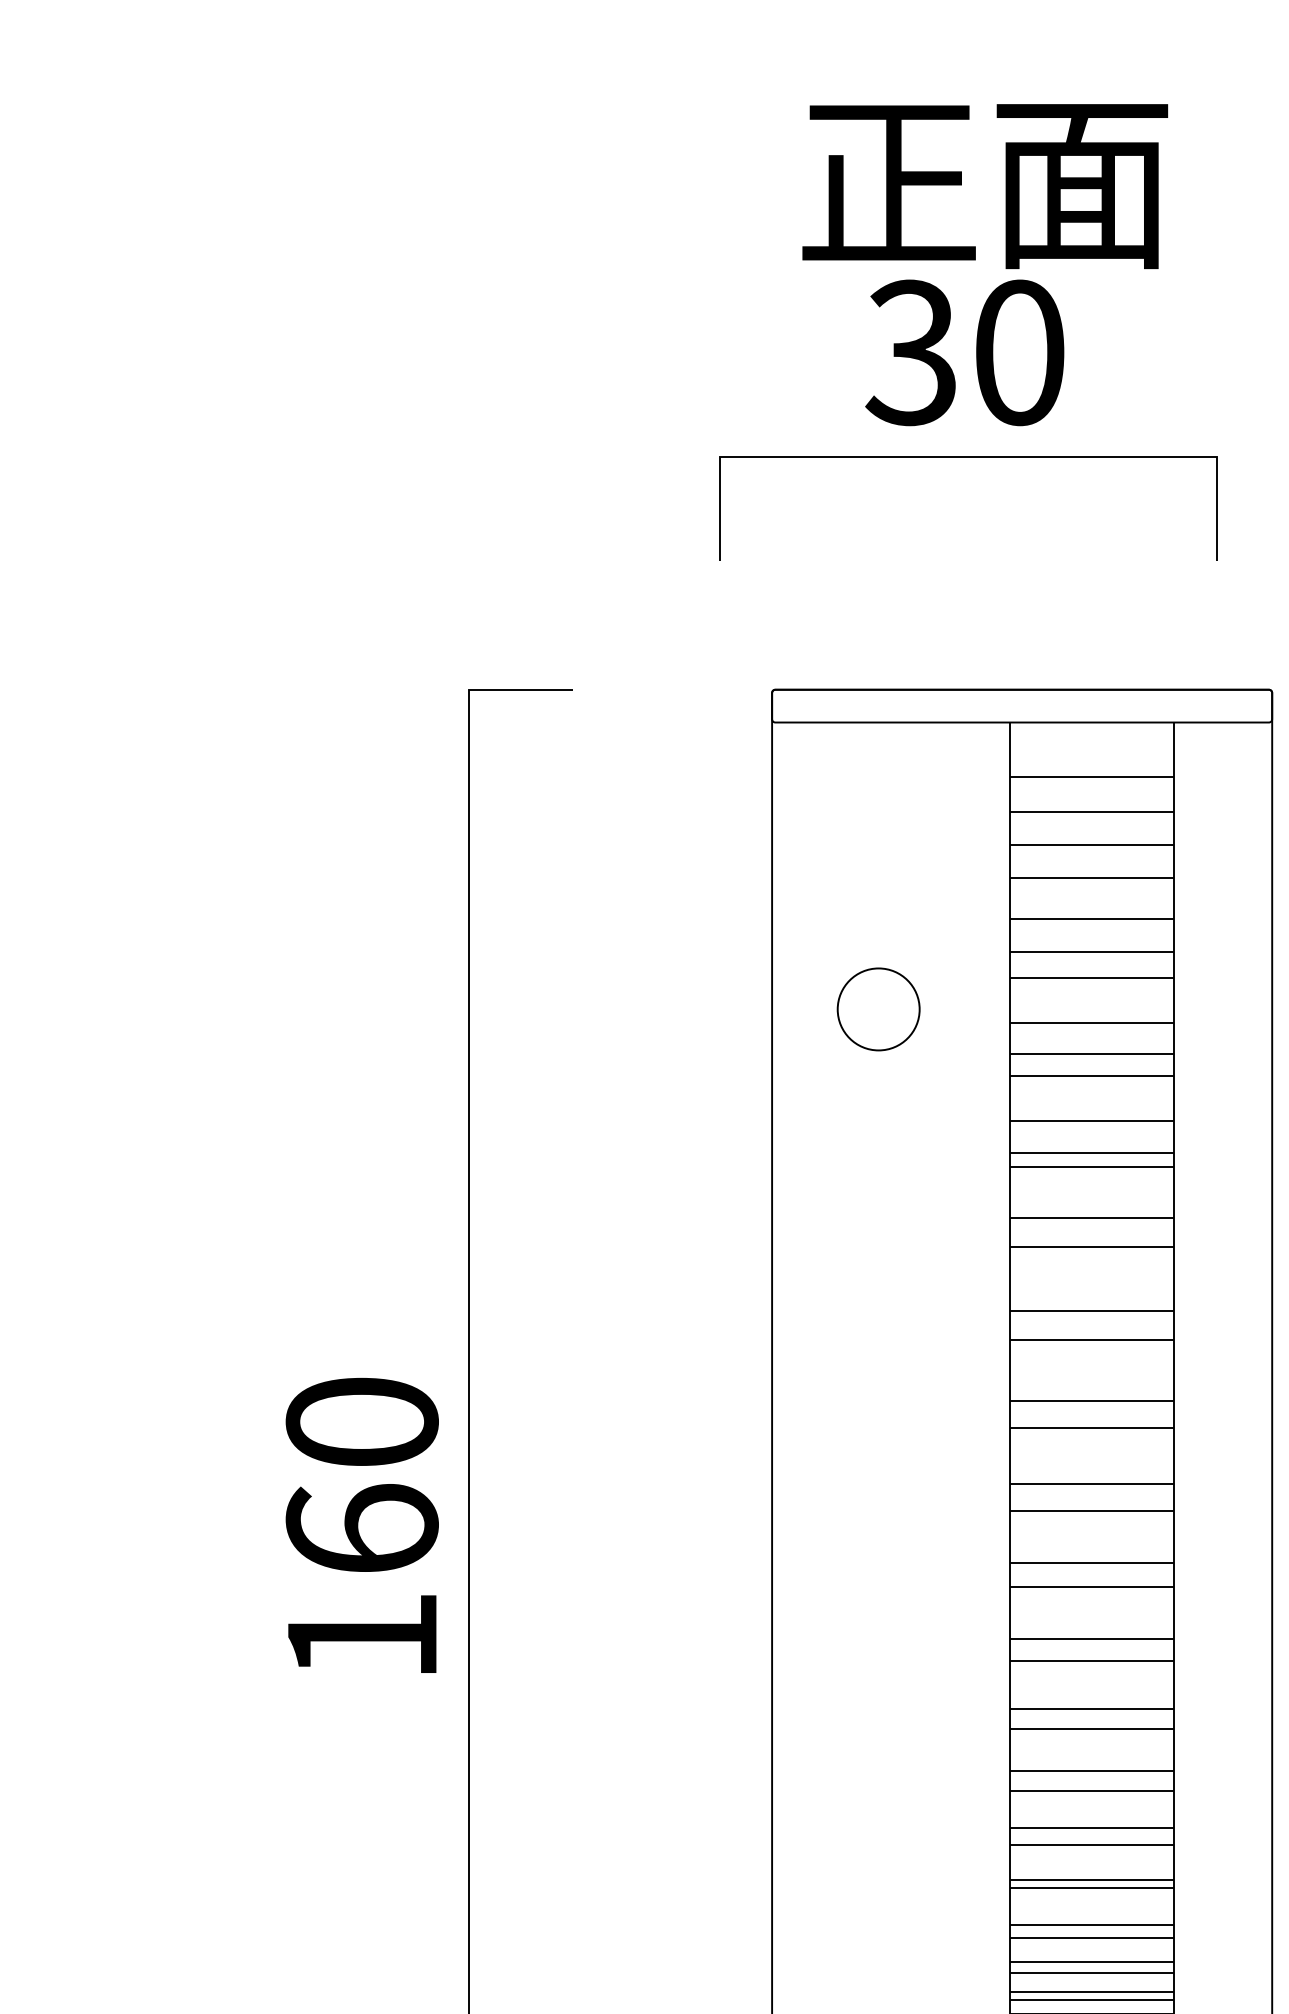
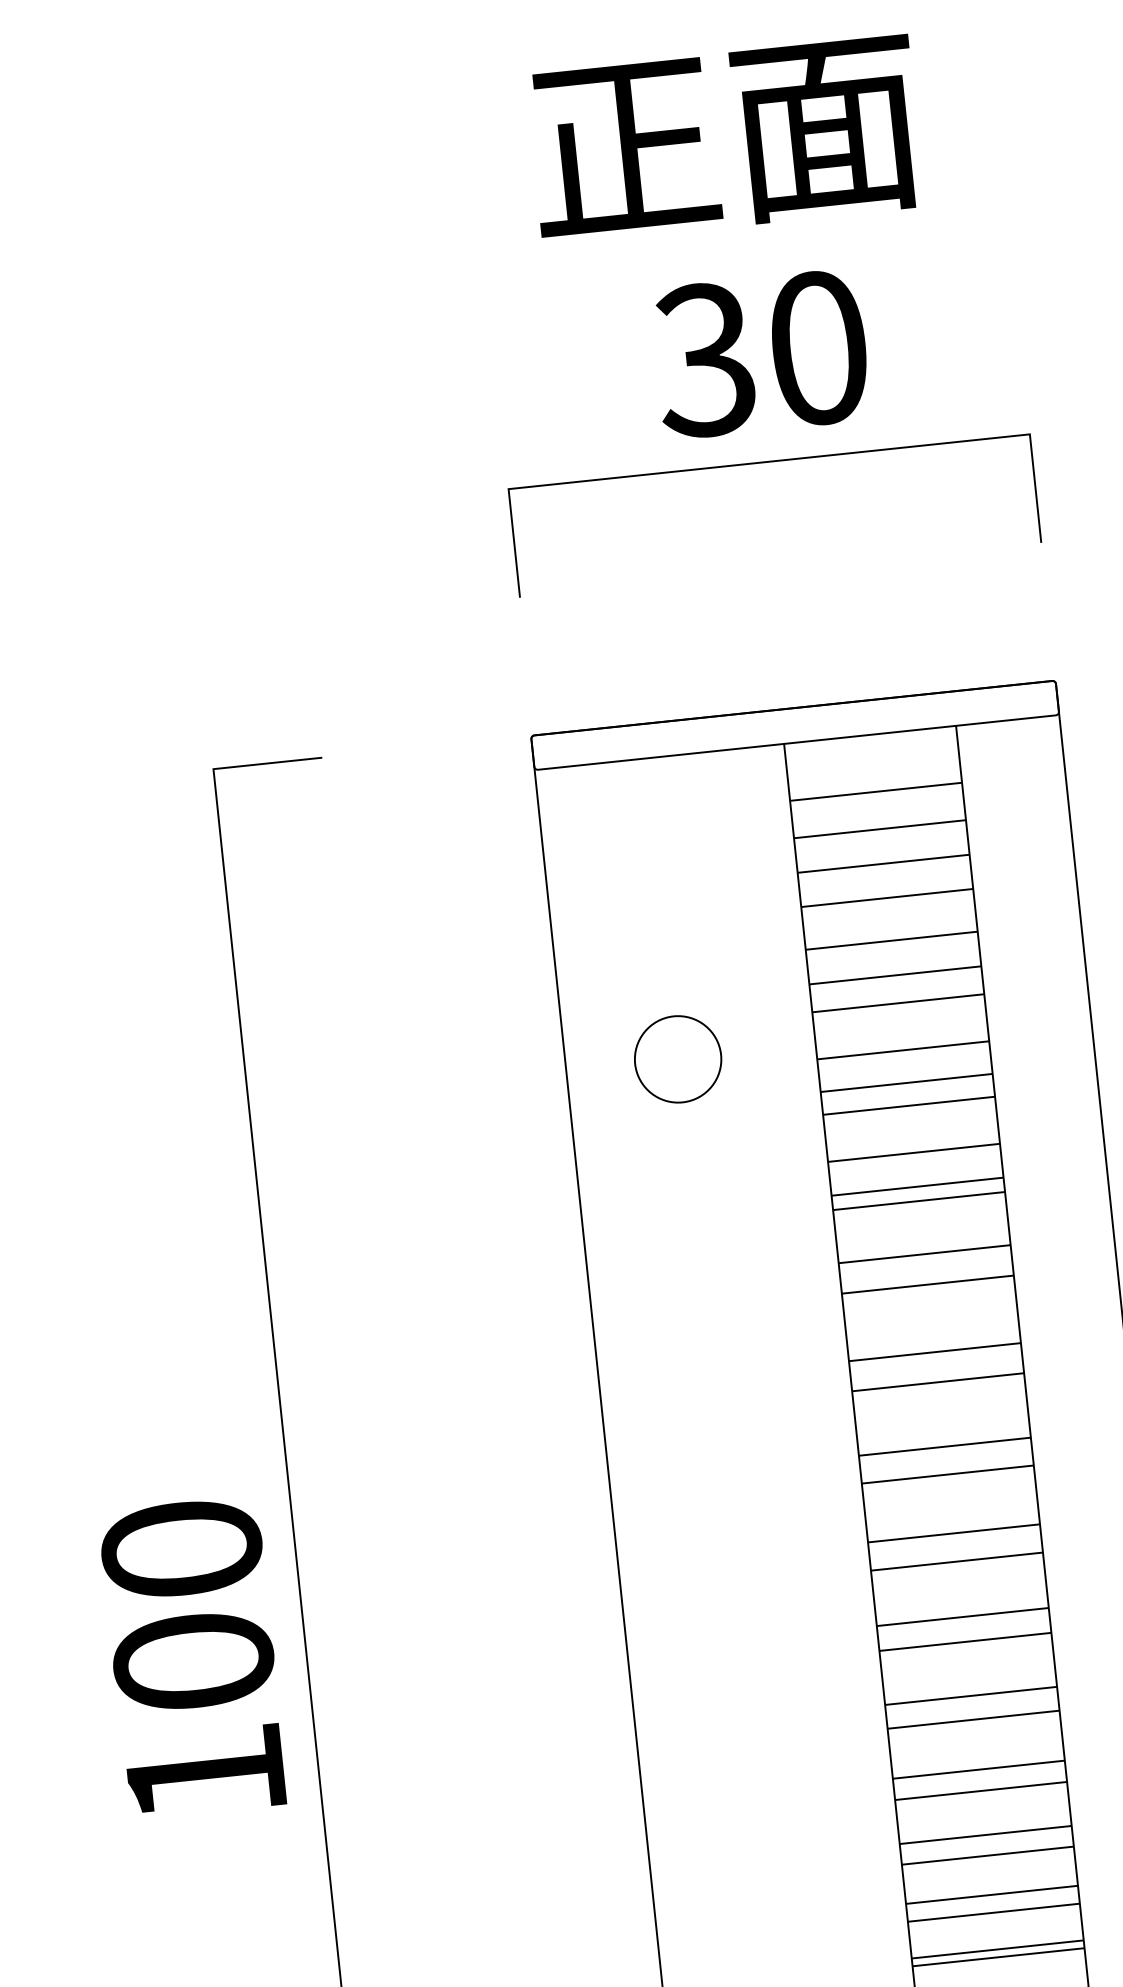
text: (985, 186) -> (725, 140), moved
text: (964, 352) -> (760, 353), moved
line: (968, 457) -> (768, 462), moved
text: (361, 1528) -> (192, 1660), 160 -> 100

